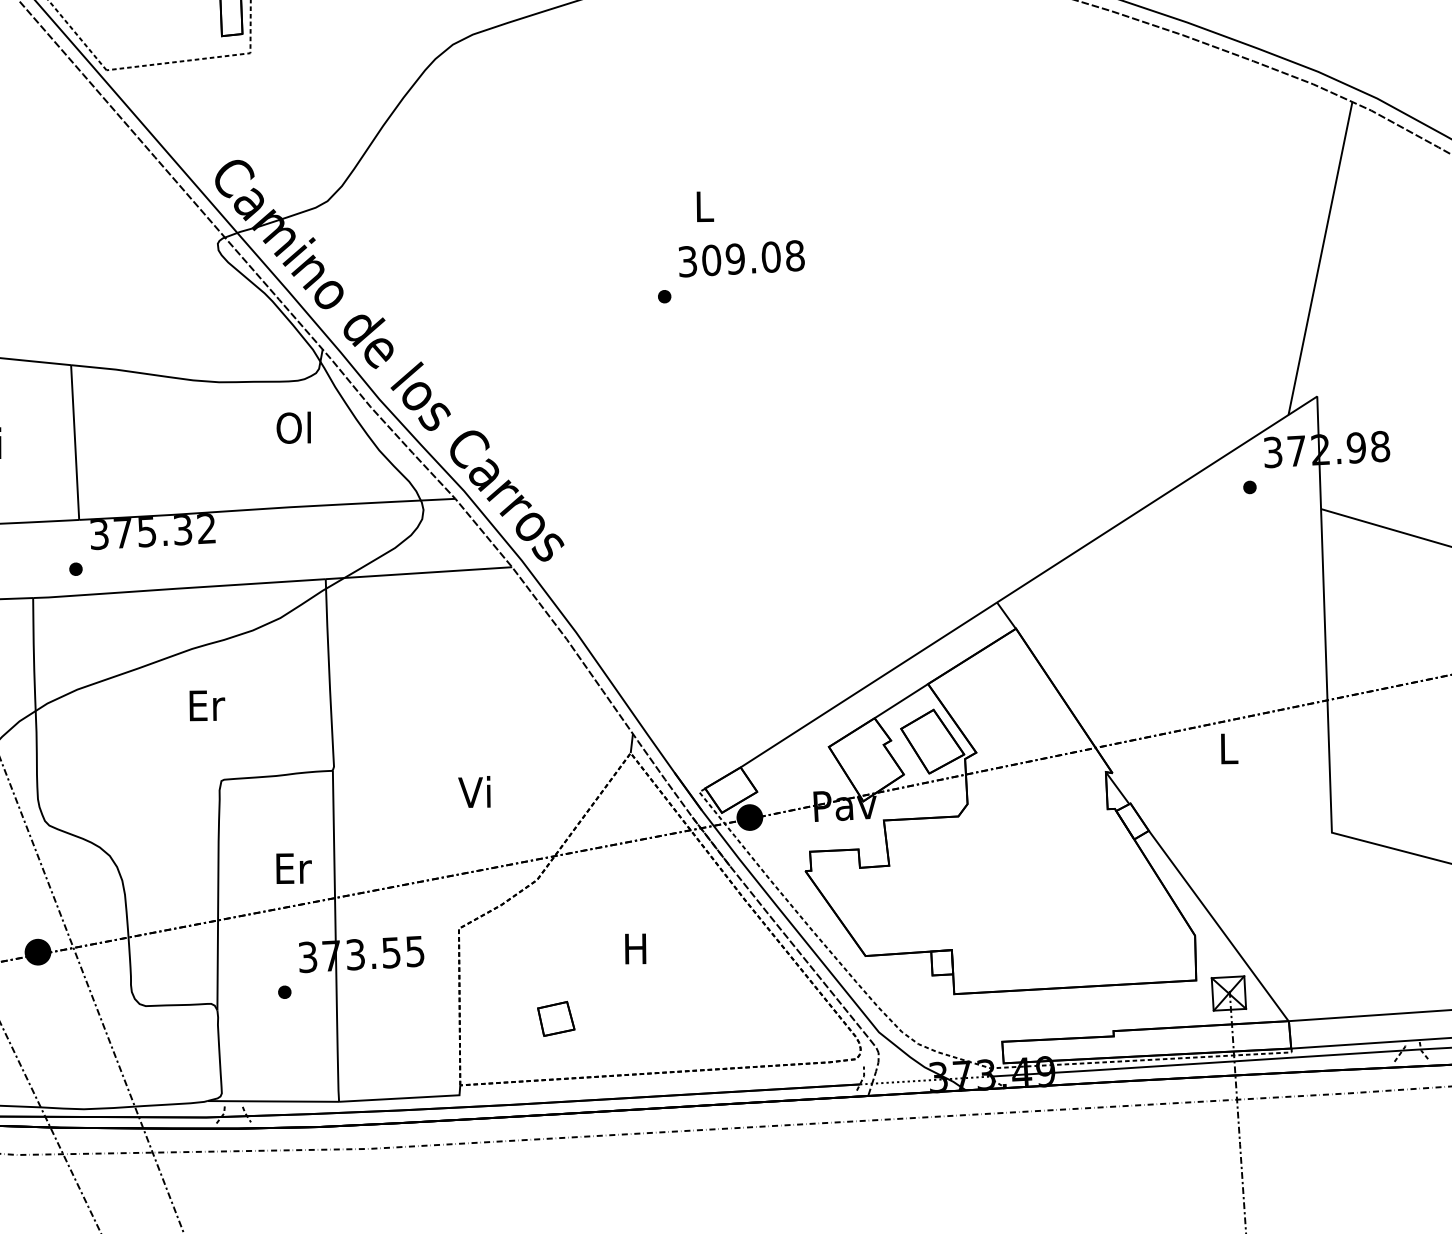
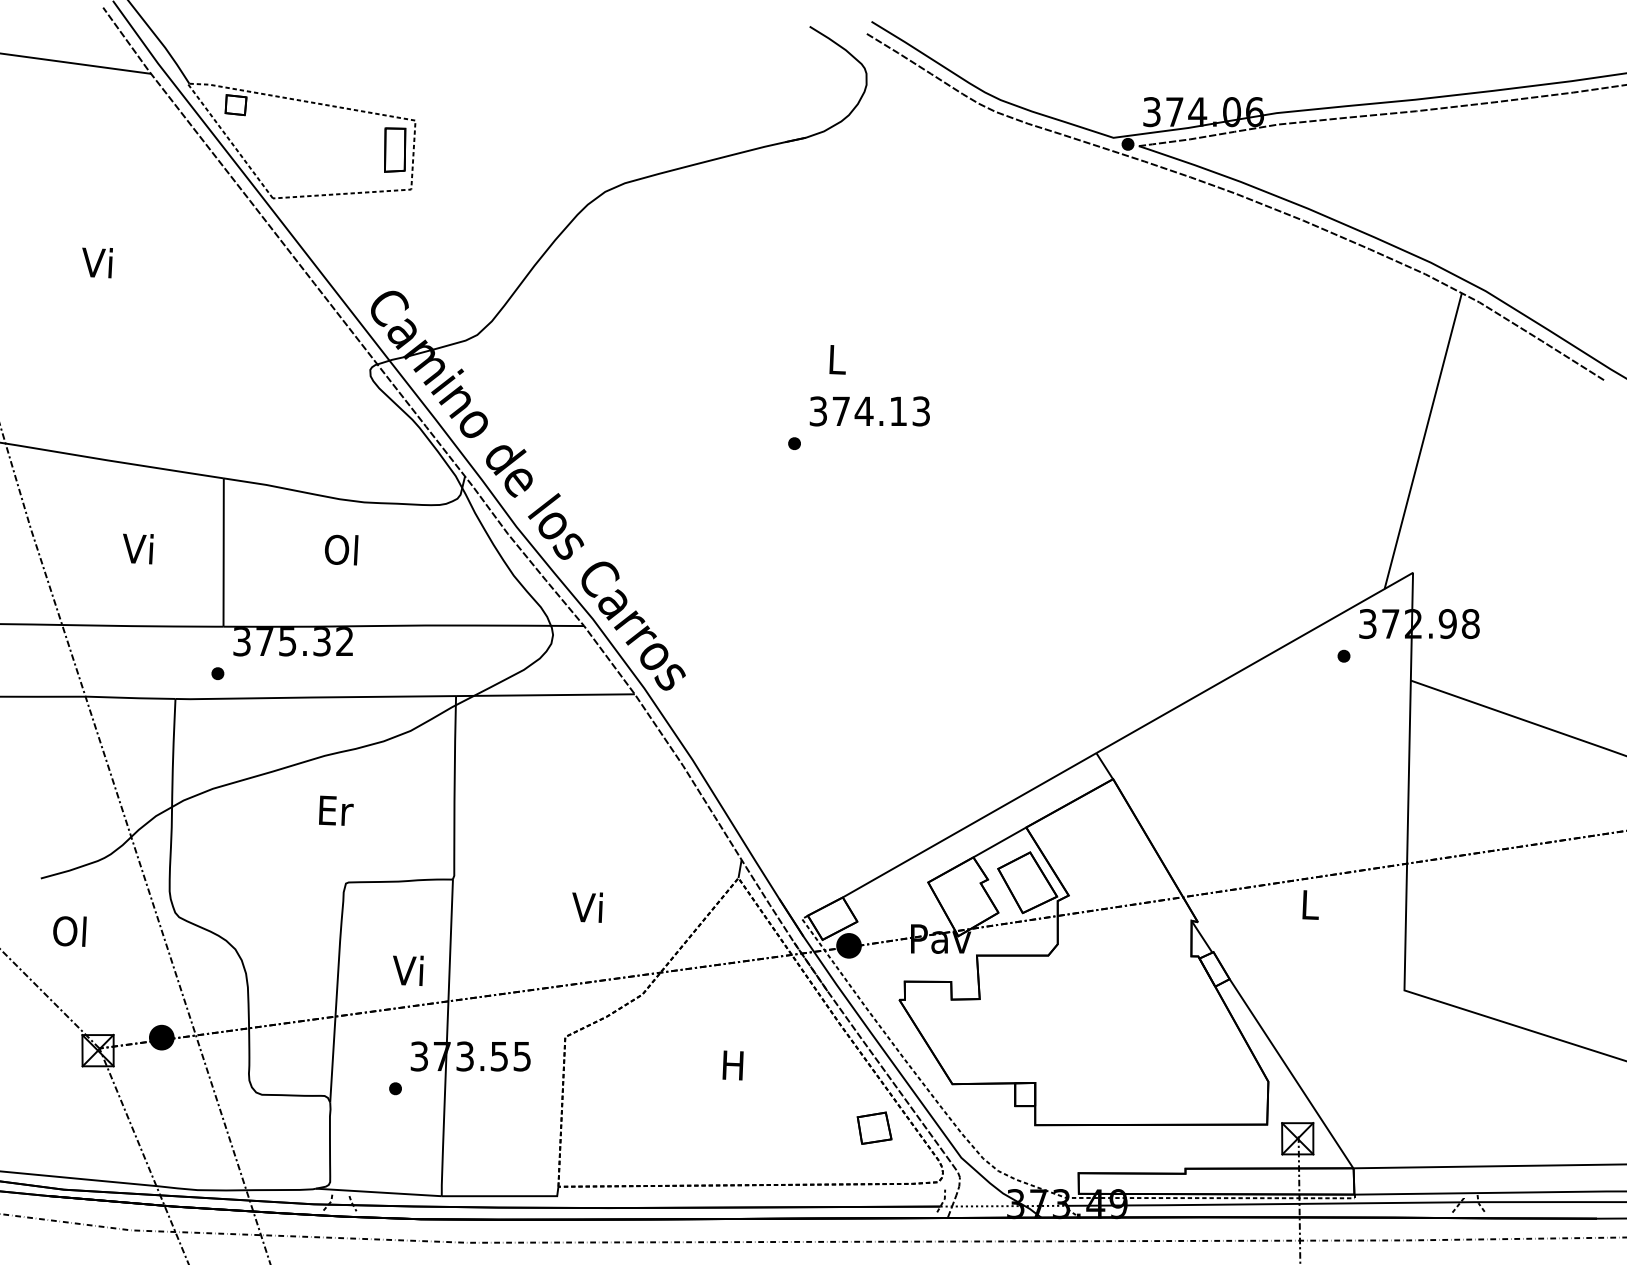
text: (753, 258) -> (881, 411), 309.08 -> 374.13
text: (293, 427) -> (341, 549), moved
text: (293, 868) -> (410, 970), Er -> Vi
part: (556, 1018) -> (874, 1127), moved

